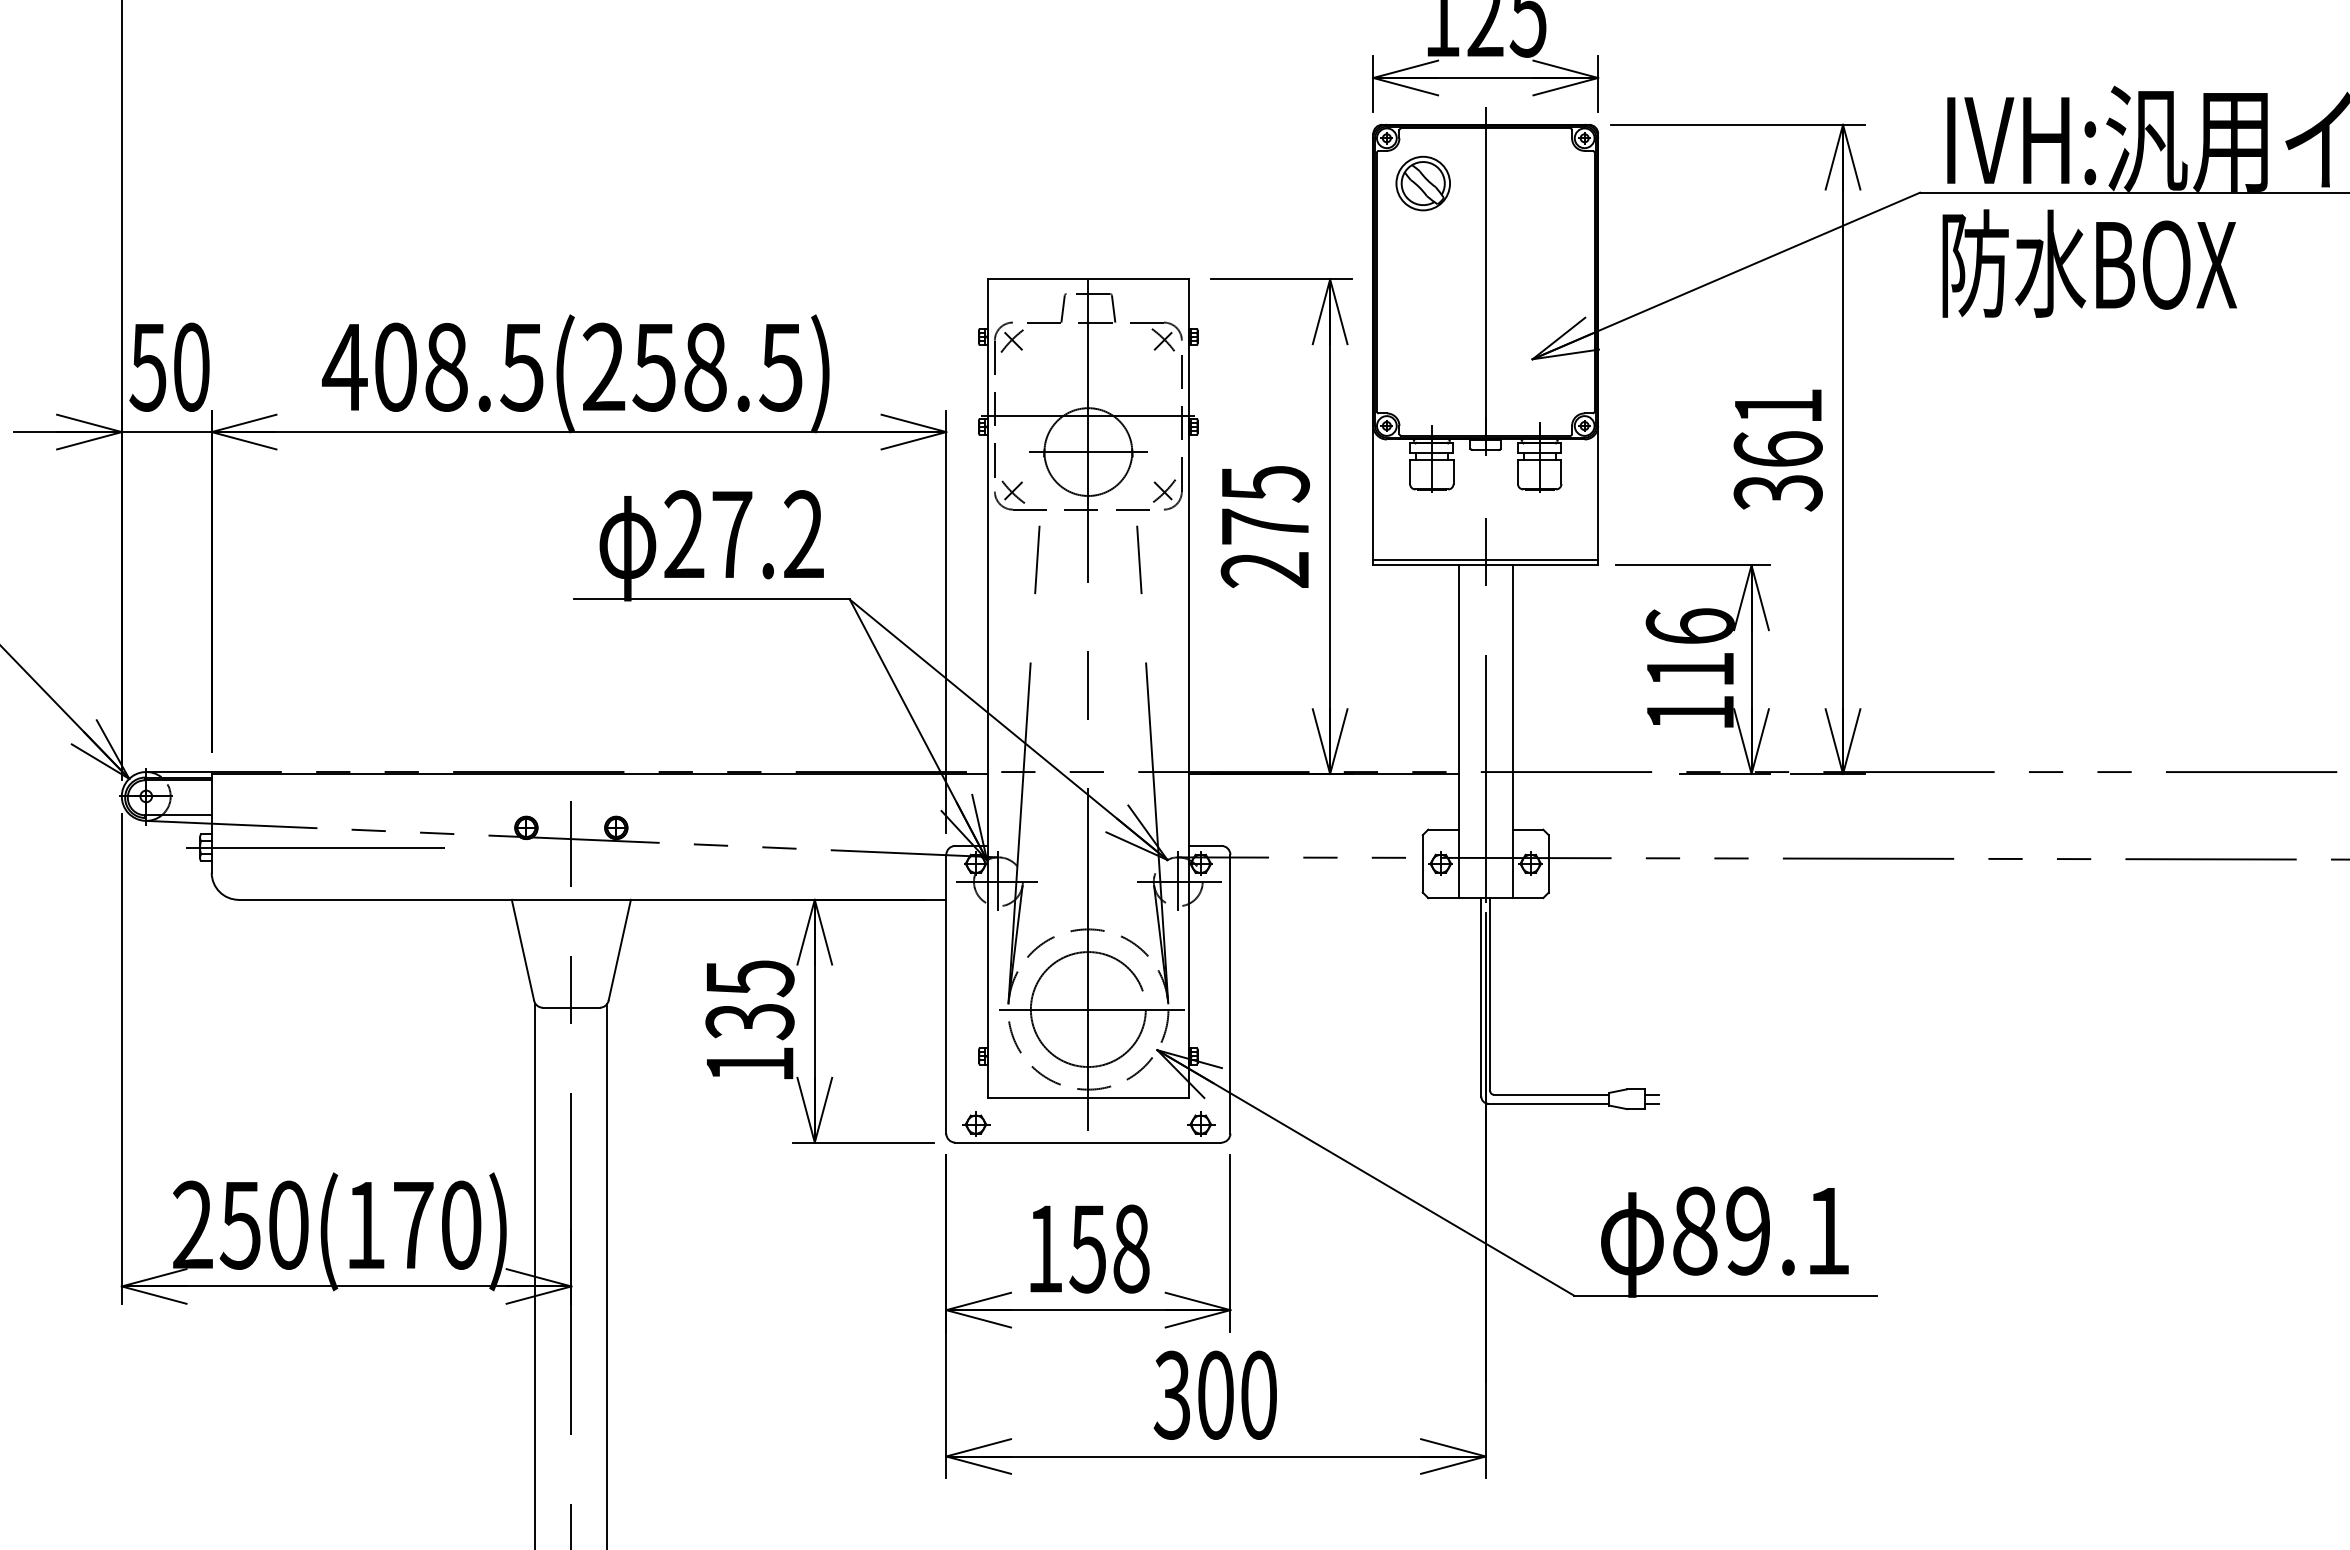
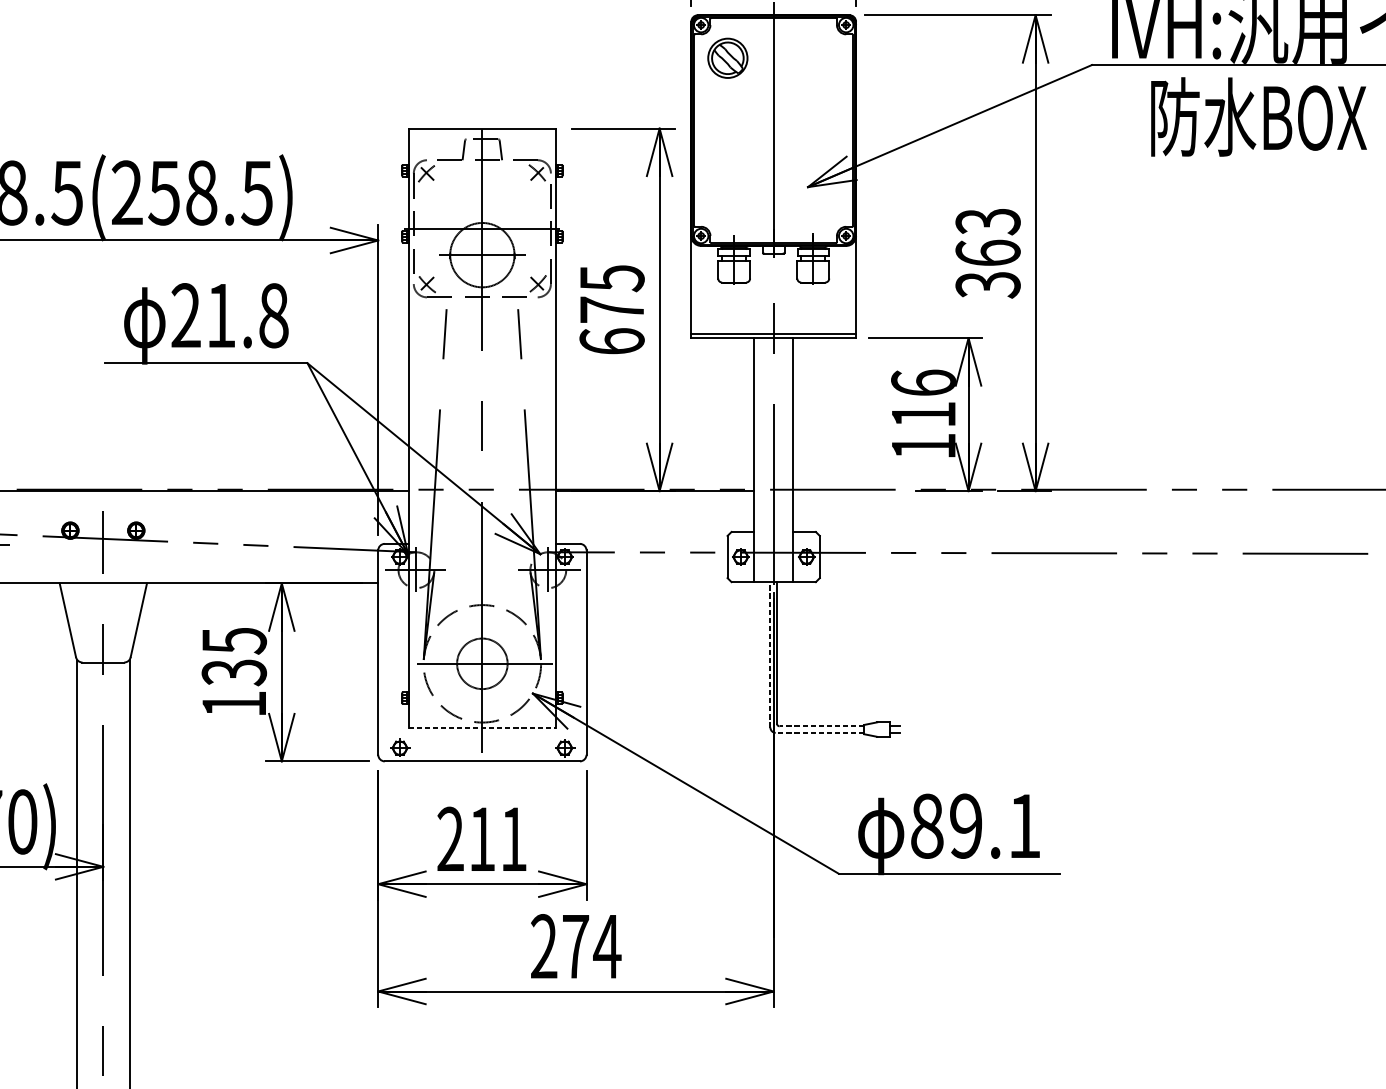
text: (2089, 263) -> (1258, 116), moved
text: (1777, 407) -> (987, 222), 361 -> 363
text: (768, 534) -> (247, 315), 27.2 -> 21.8
text: (1264, 569) -> (611, 341), 275 -> 675
line: (1481, 996) -> (770, 654), solid -> dashed
circle: (1087, 1009) -> (481, 663), size x0.6
line: (1551, 1094) -> (821, 726), solid -> dashed
line: (1088, 1097) -> (482, 728), solid -> dashed
line: (1548, 1103) -> (819, 732), solid -> dashed
text: (1088, 1248) -> (482, 839), 158 -> 211
text: (1215, 1394) -> (575, 946), 300 -> 274

